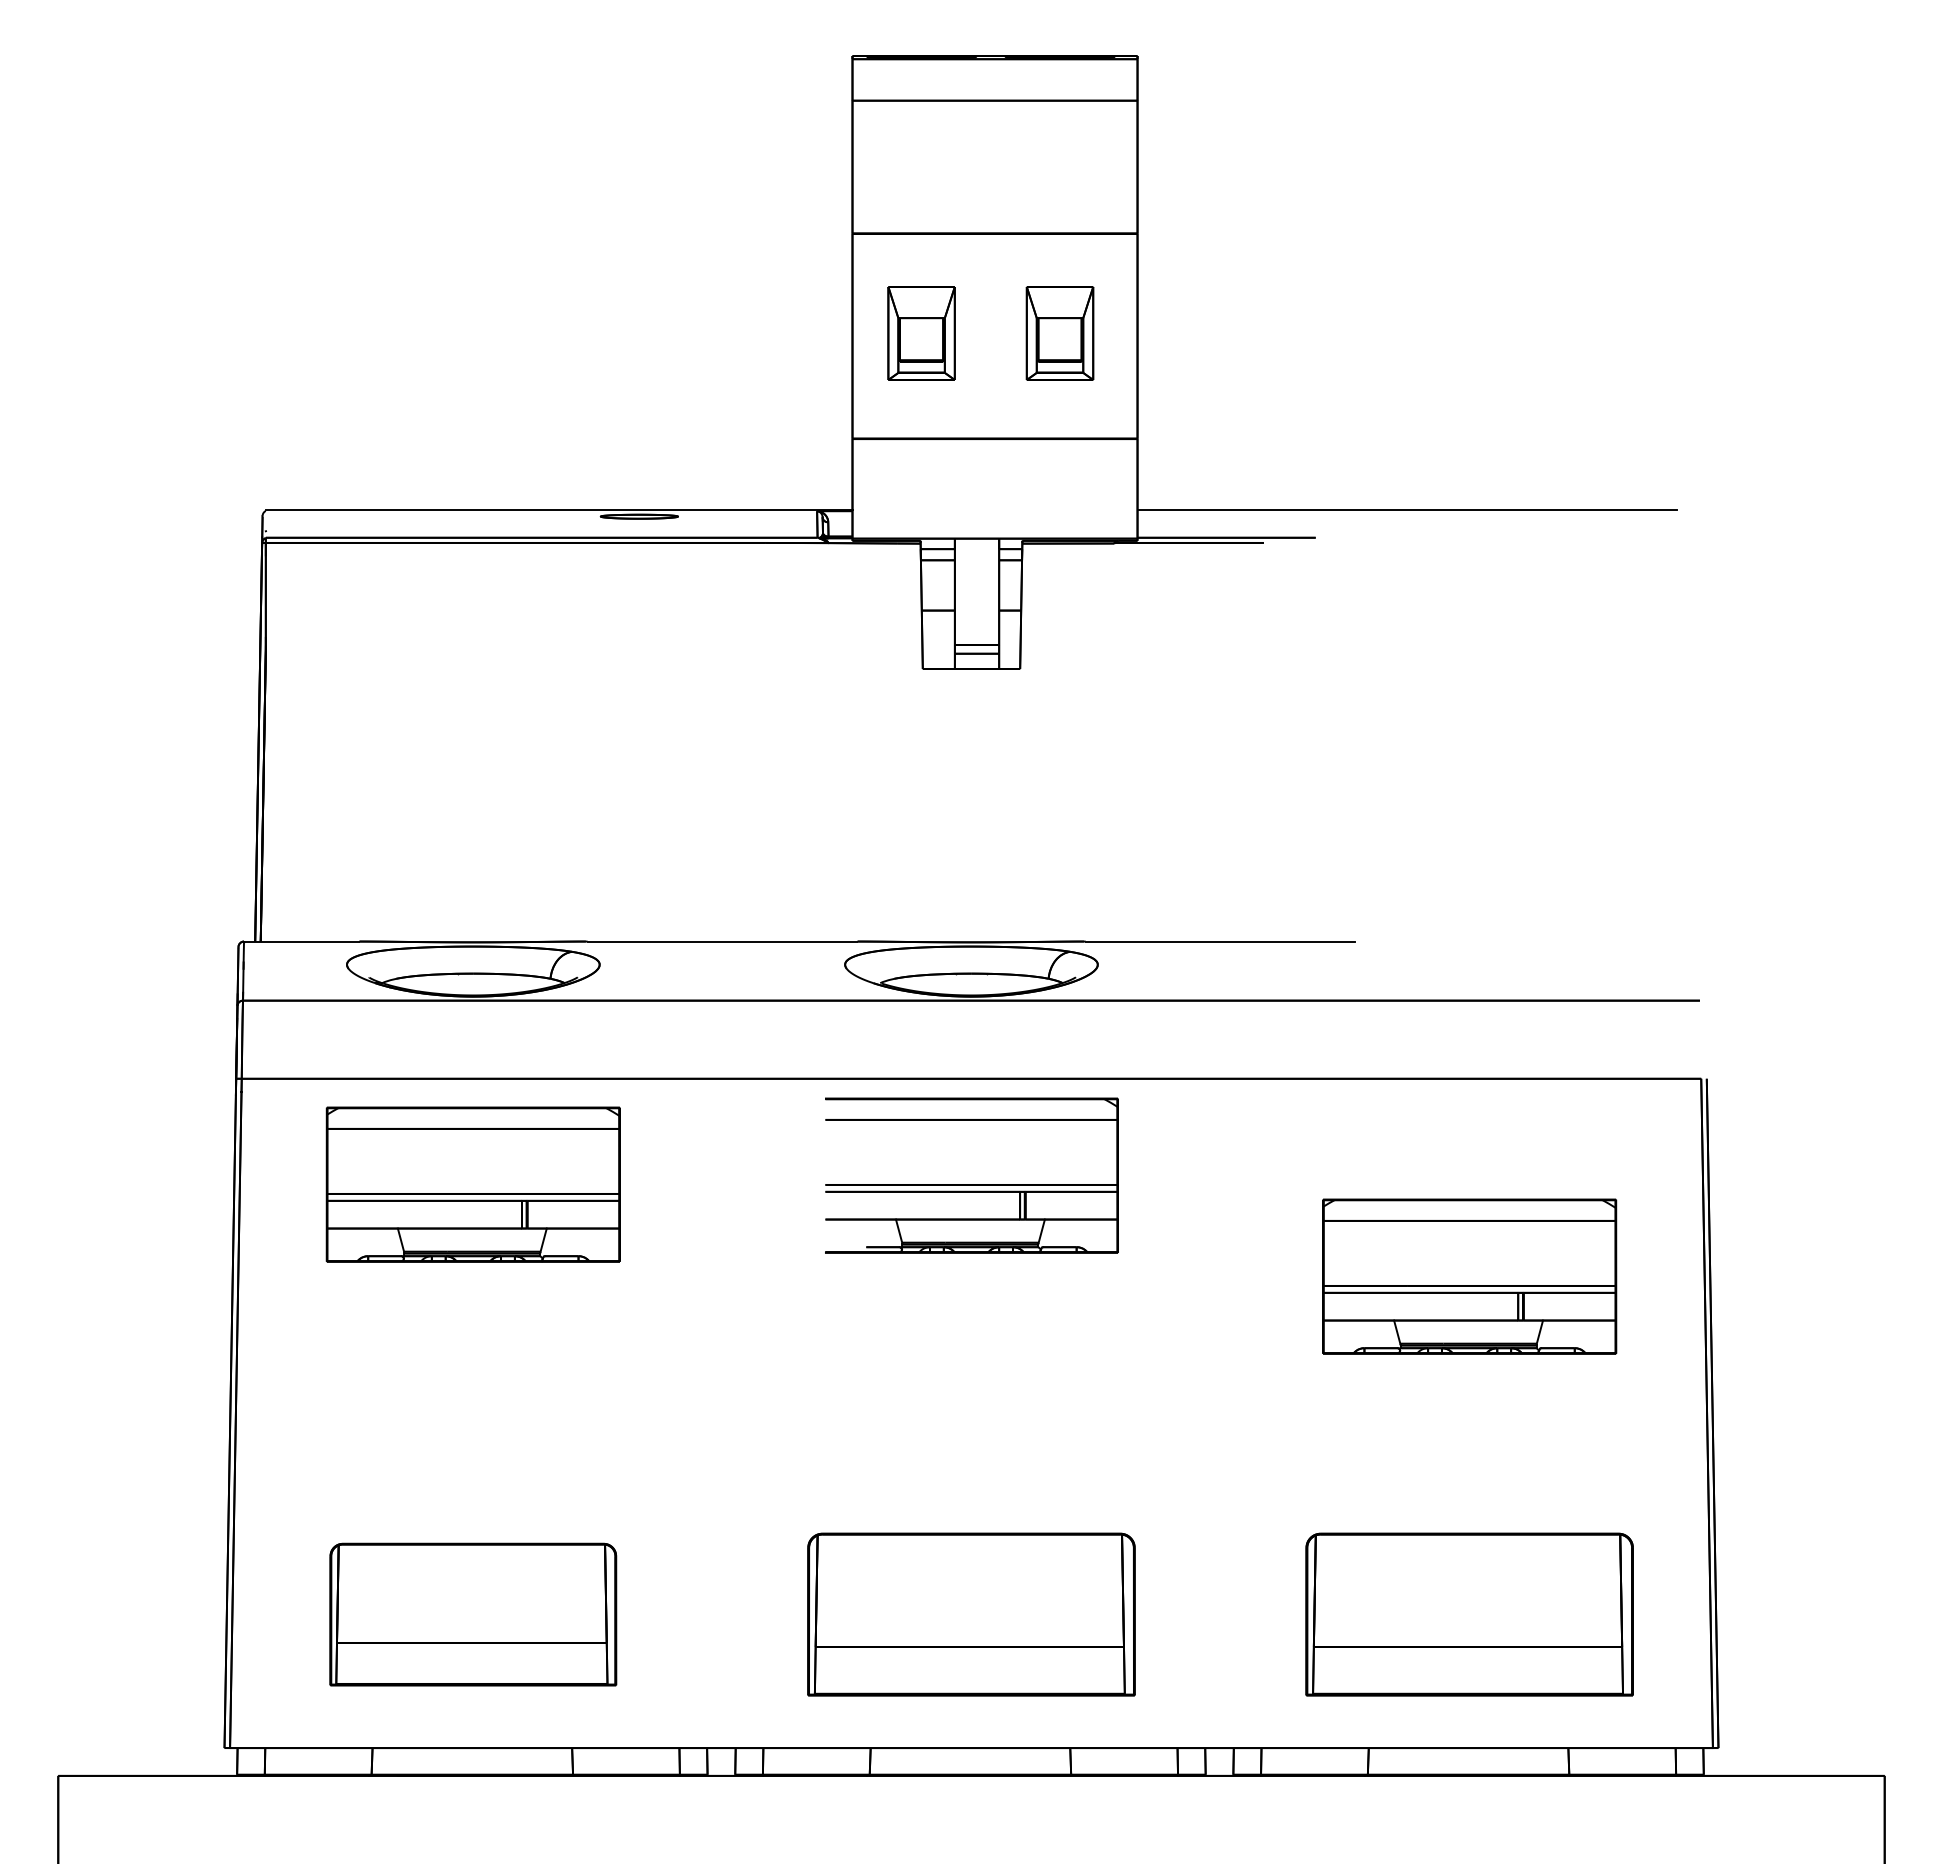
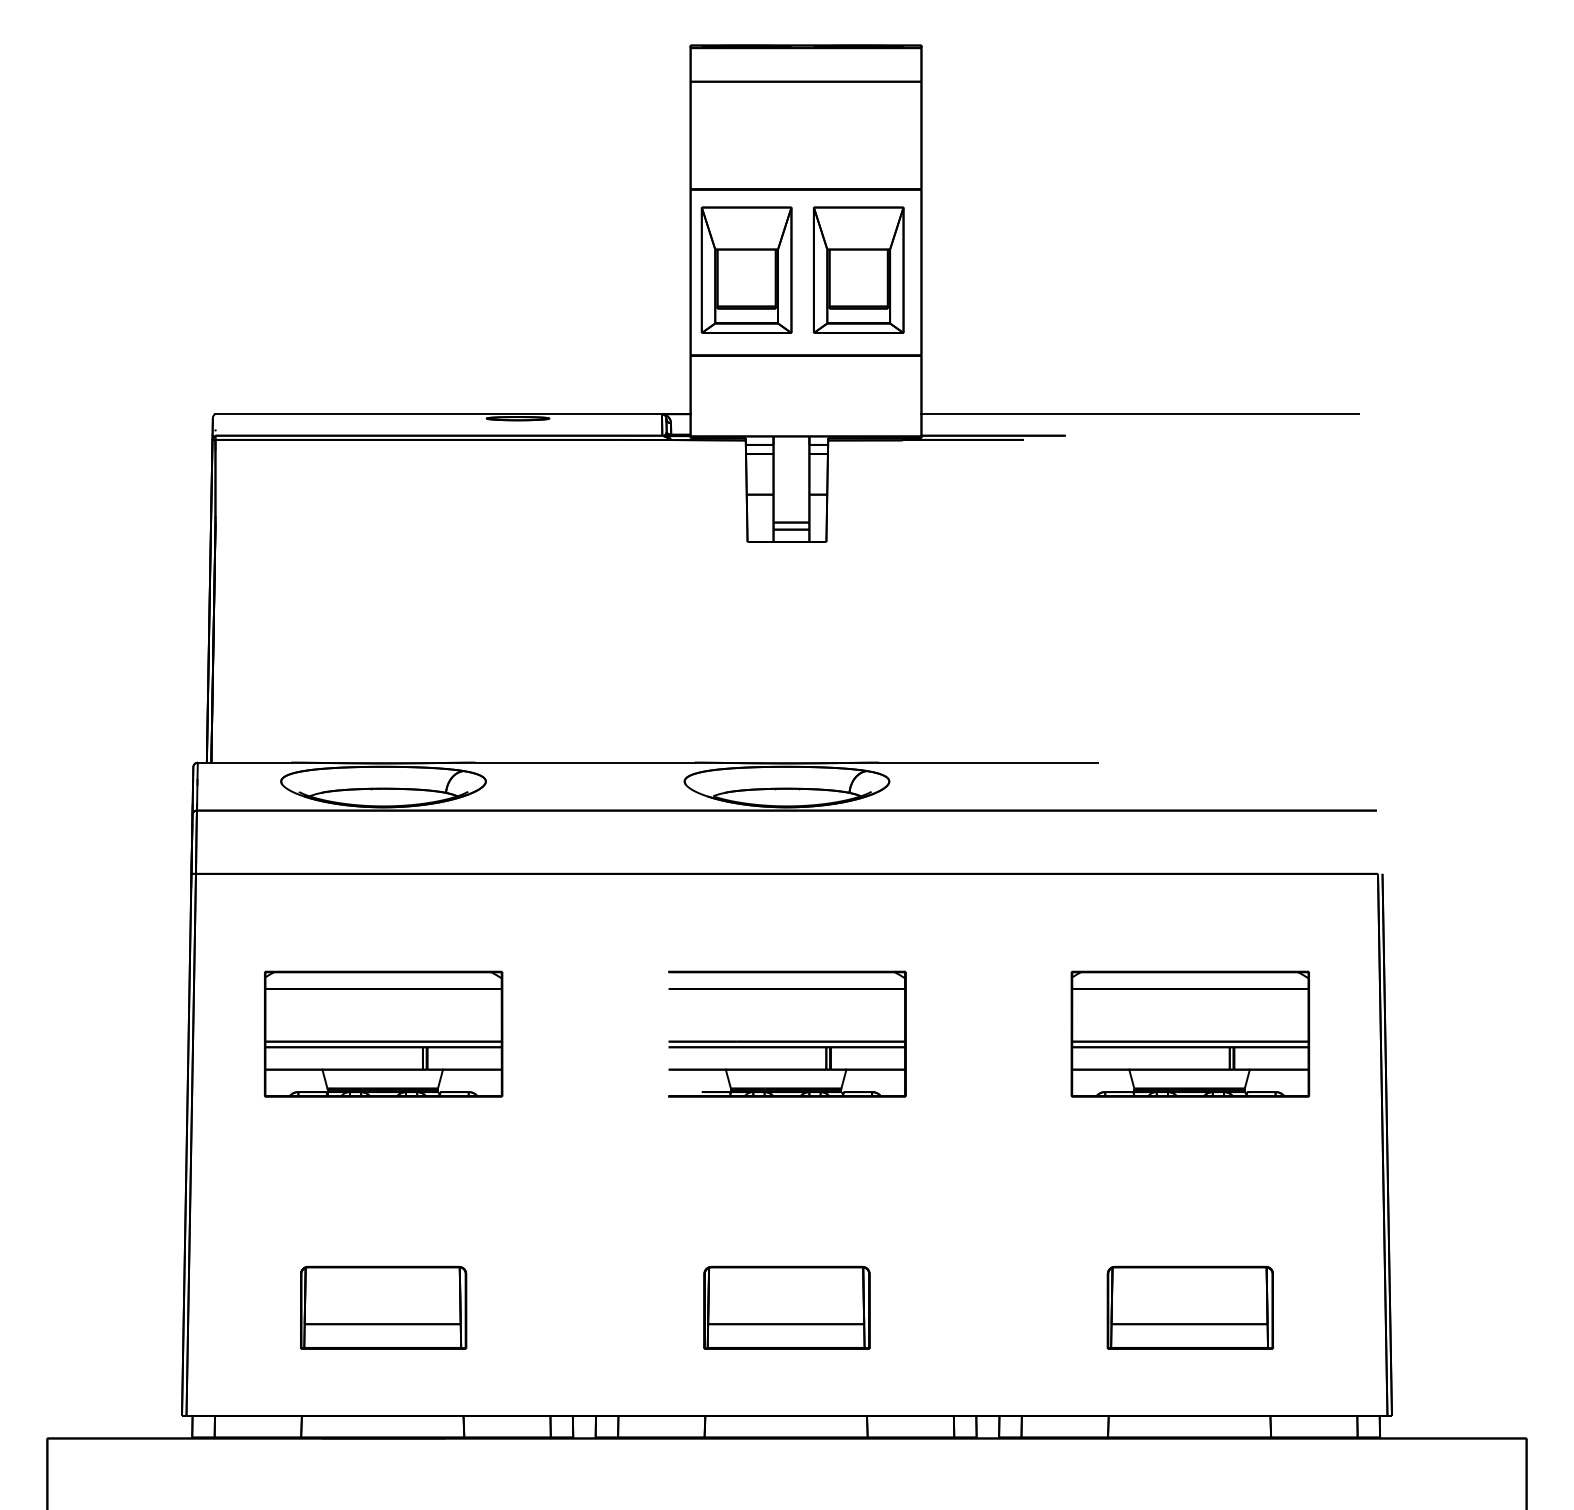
part: (921, 333) -> (746, 270), size x1.67
part: (1059, 333) -> (858, 270), size x1.67
part: (472, 1184) -> (382, 1034), moved
part: (971, 1184) -> (787, 1041), moved
part: (473, 1614) -> (383, 1307), size x0.71
part: (971, 1614) -> (787, 1307), size x0.62
part: (1469, 1614) -> (1190, 1307), size x0.62

